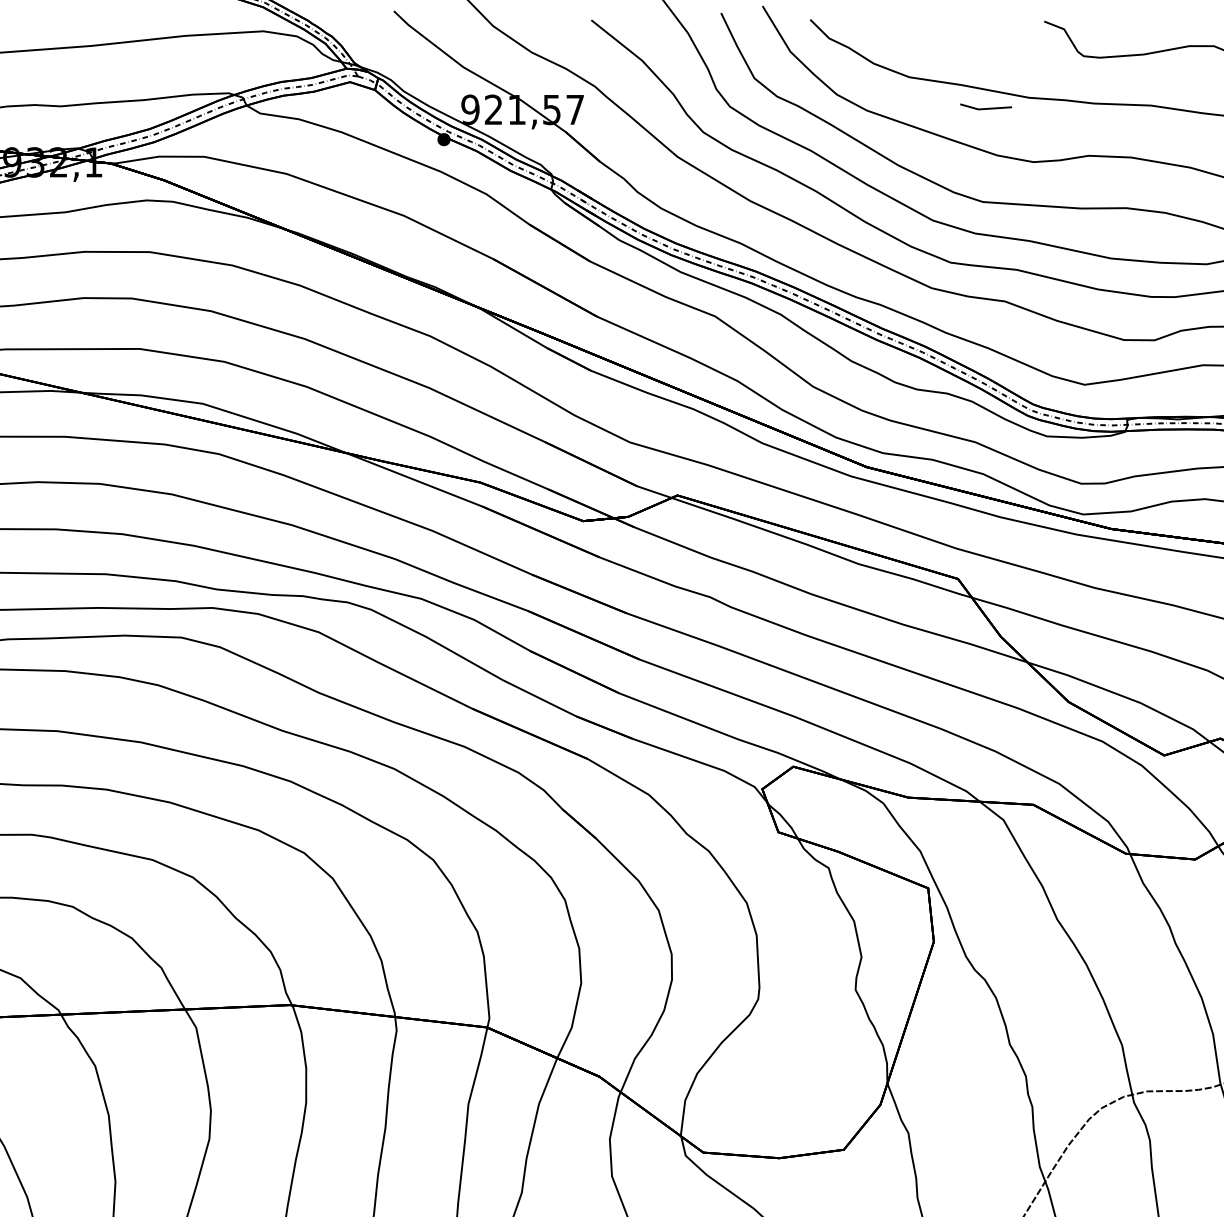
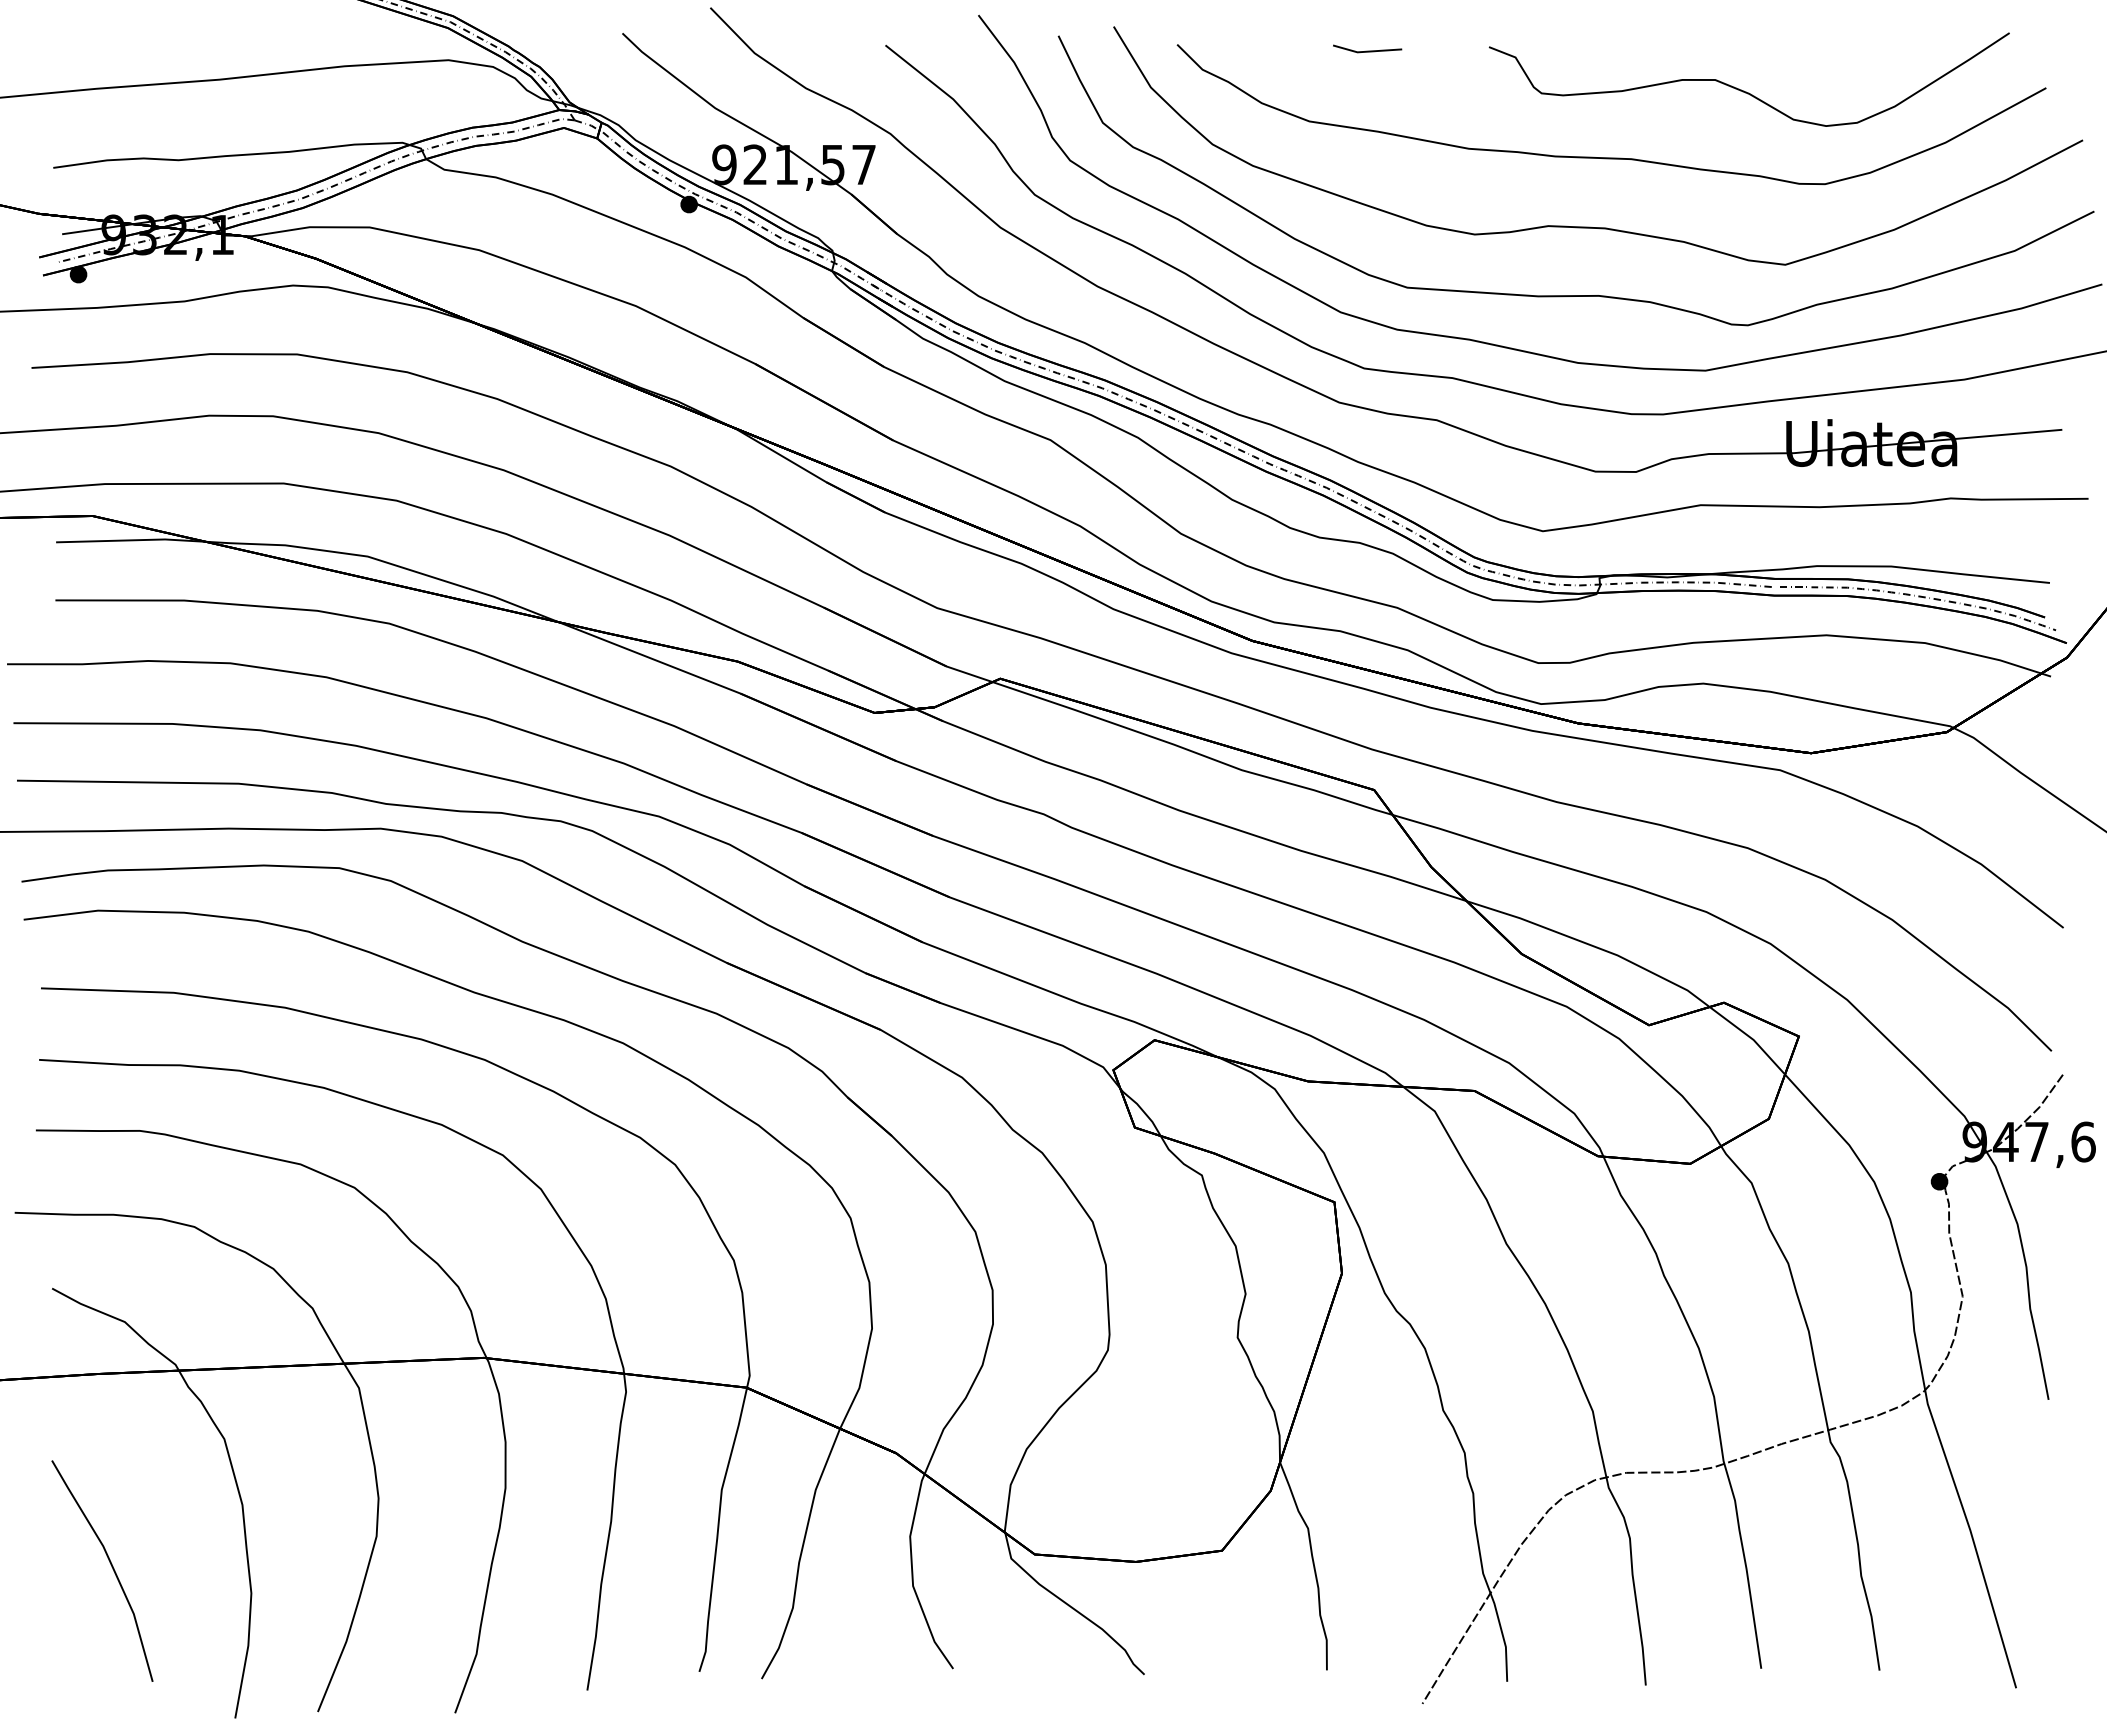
line: (986, 108) -> (1367, 50), moved

